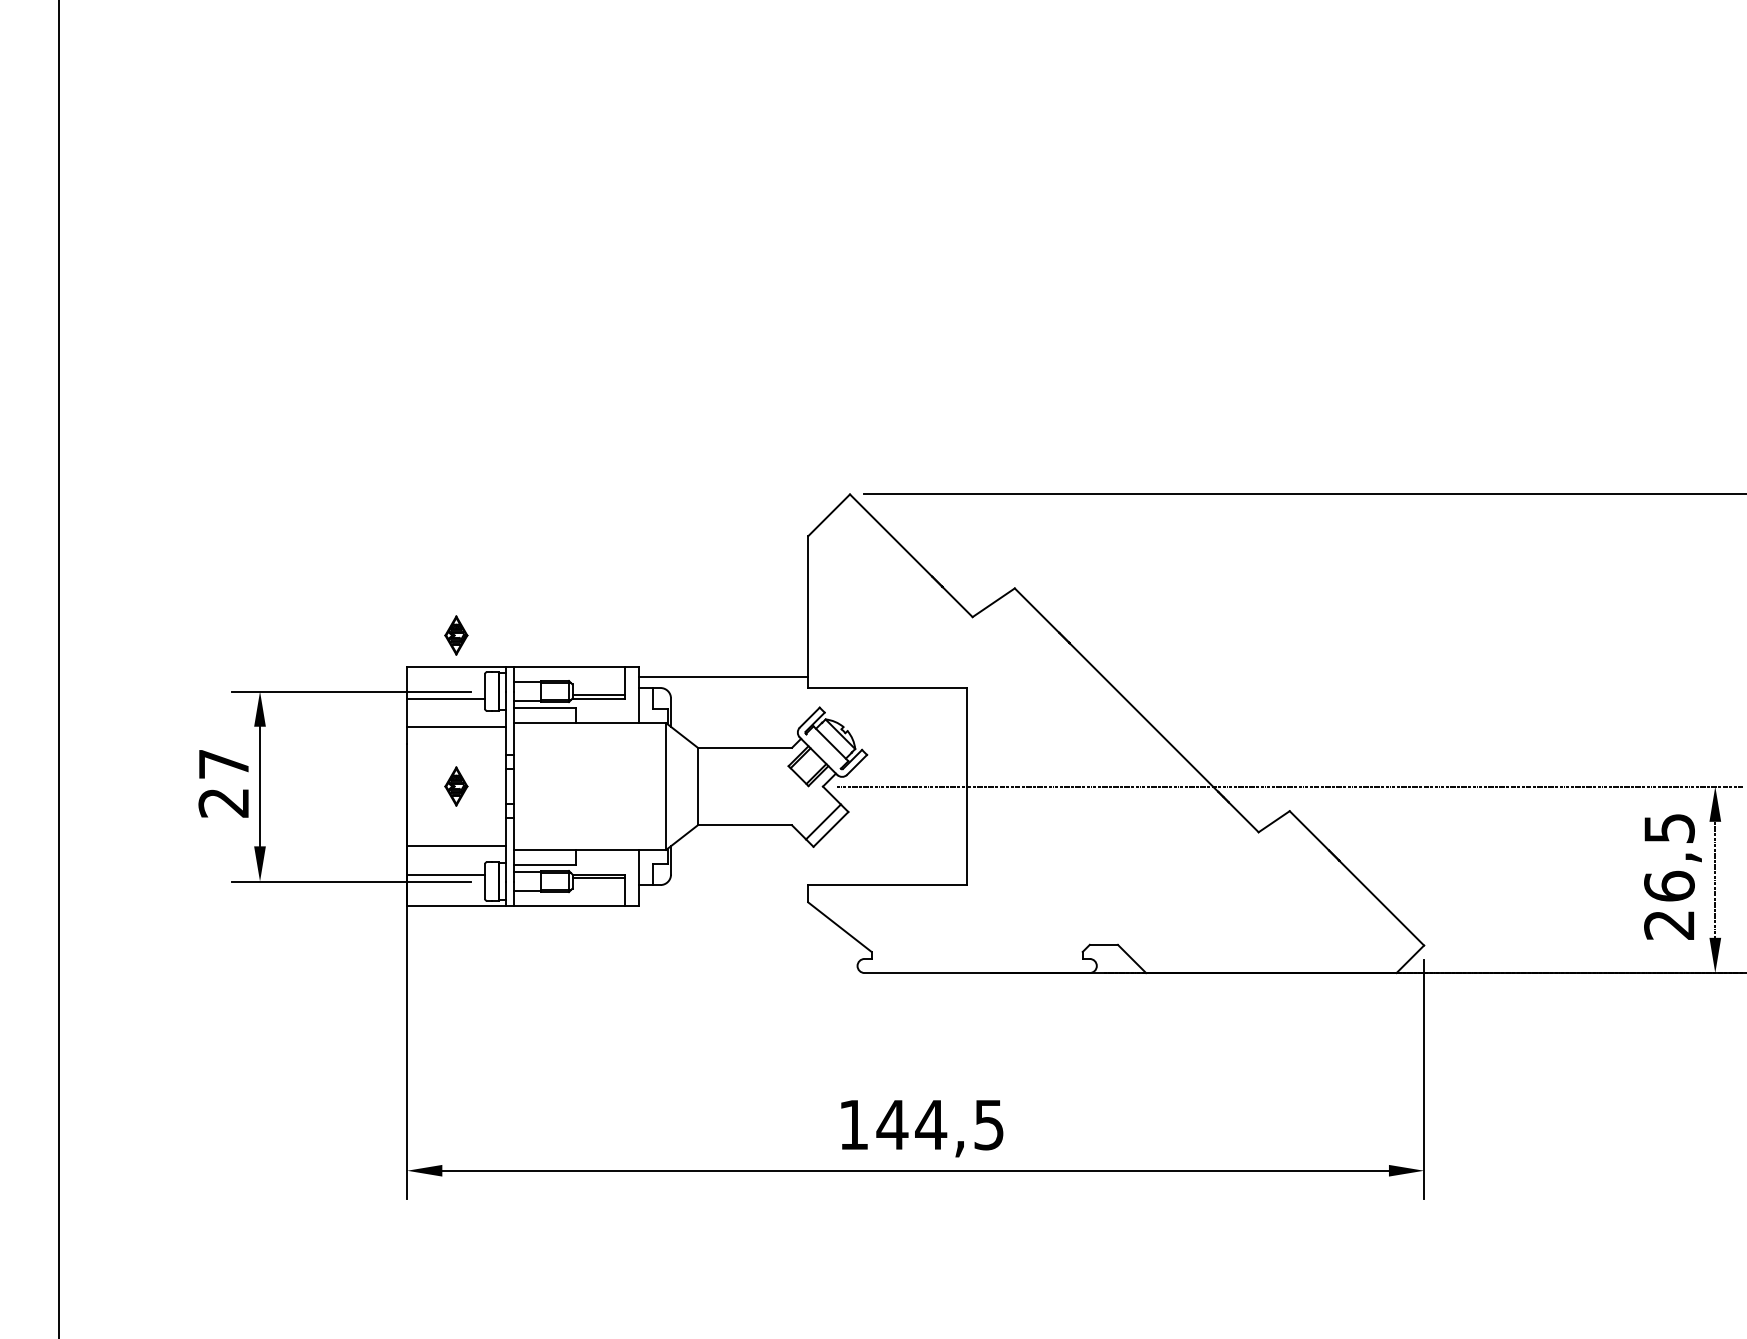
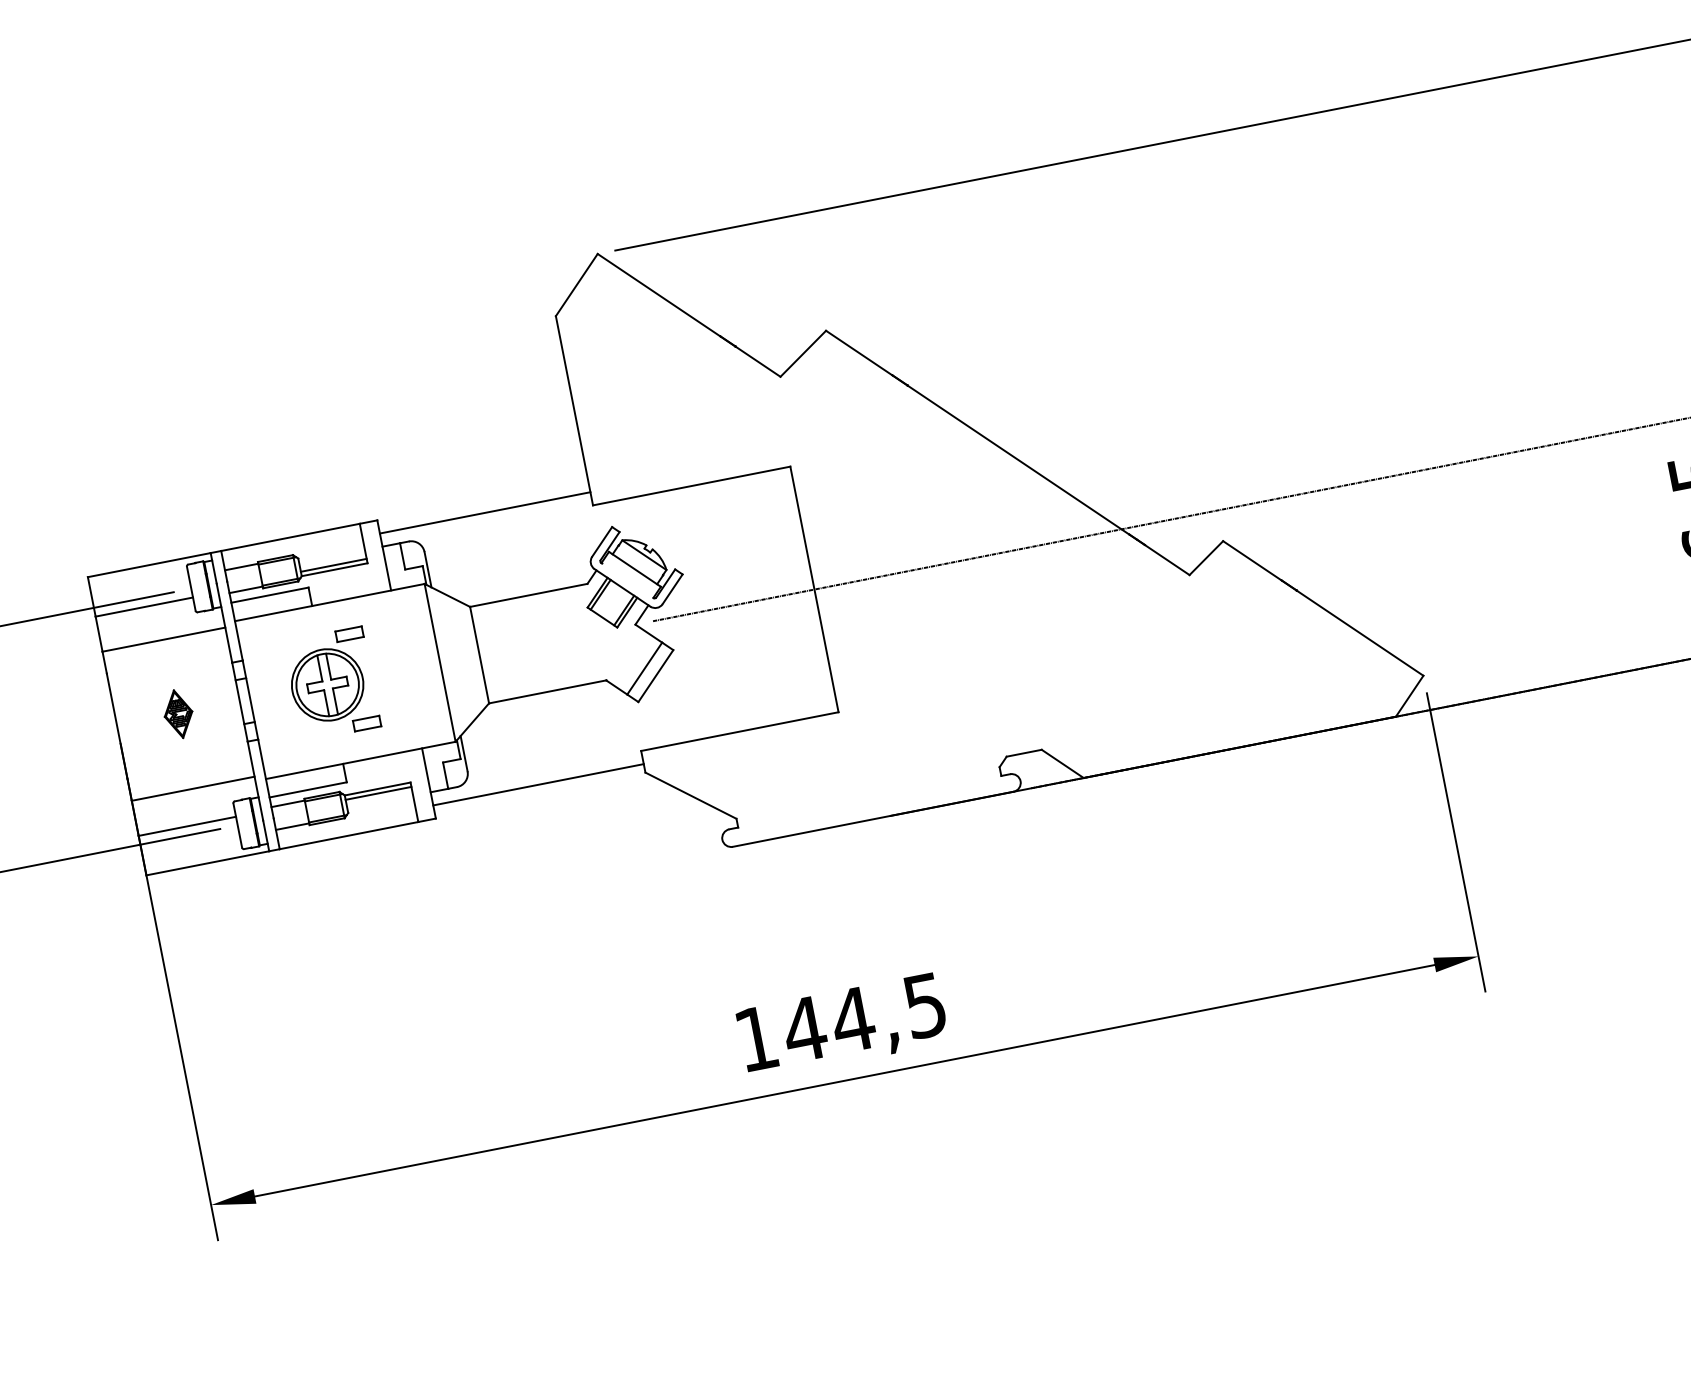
part: (456, 635) -> (141, 525), removed
part: (579, 786) -> (331, 684), added
line: (723, 895) -> (538, 784), added

